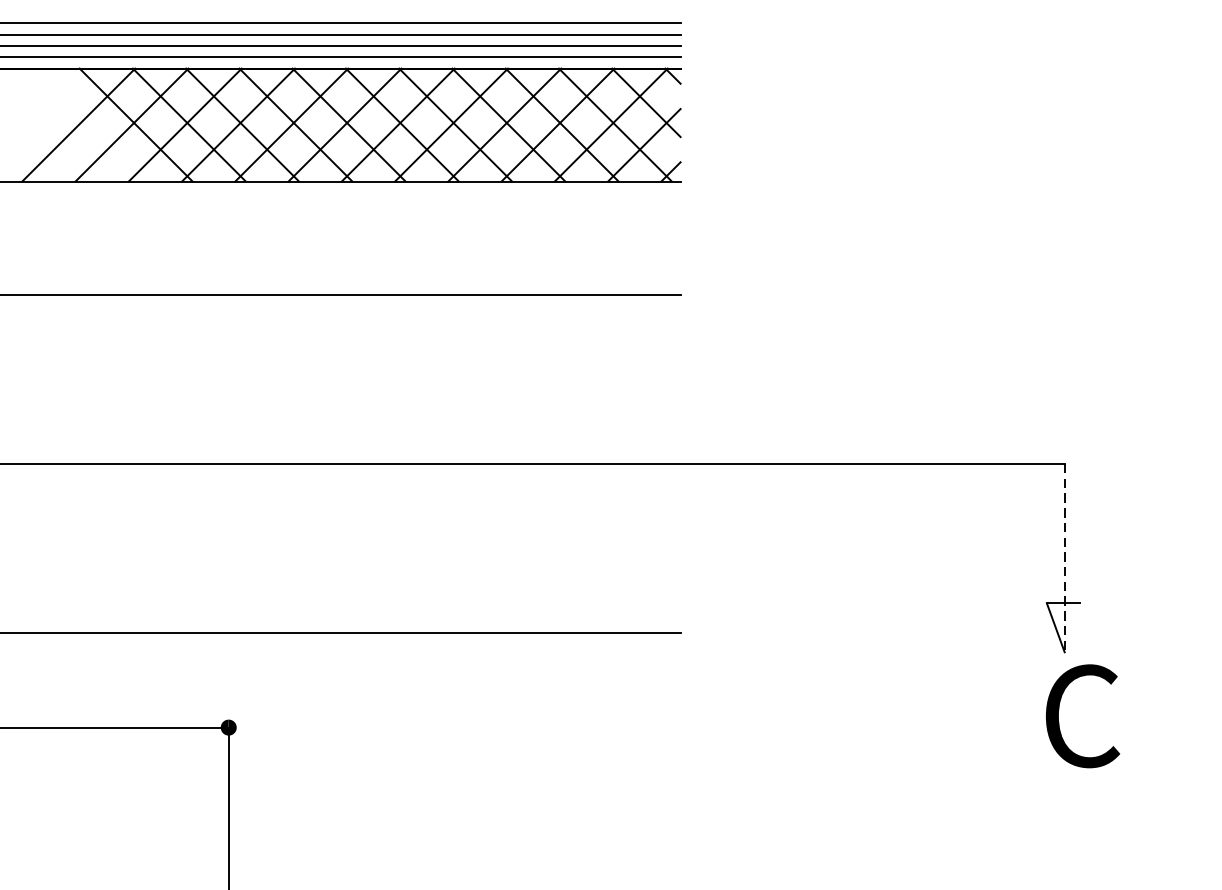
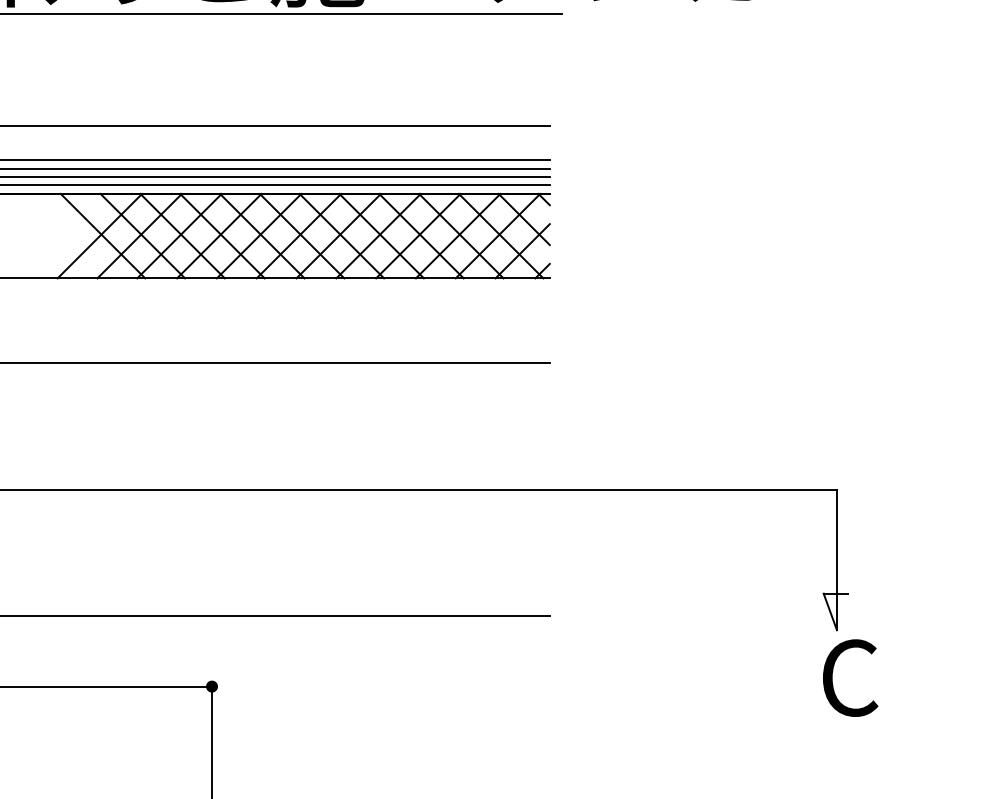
line: (82, 124) -> (102, 235), added
line: (1065, 558) -> (837, 560), dashed -> solid

